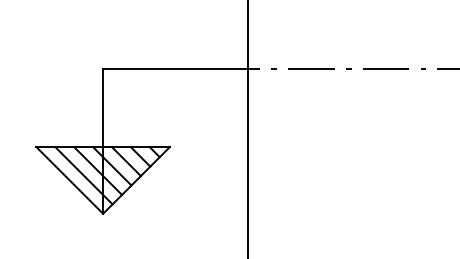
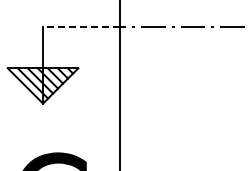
line: (173, 68) -> (80, 26), solid -> dashed

